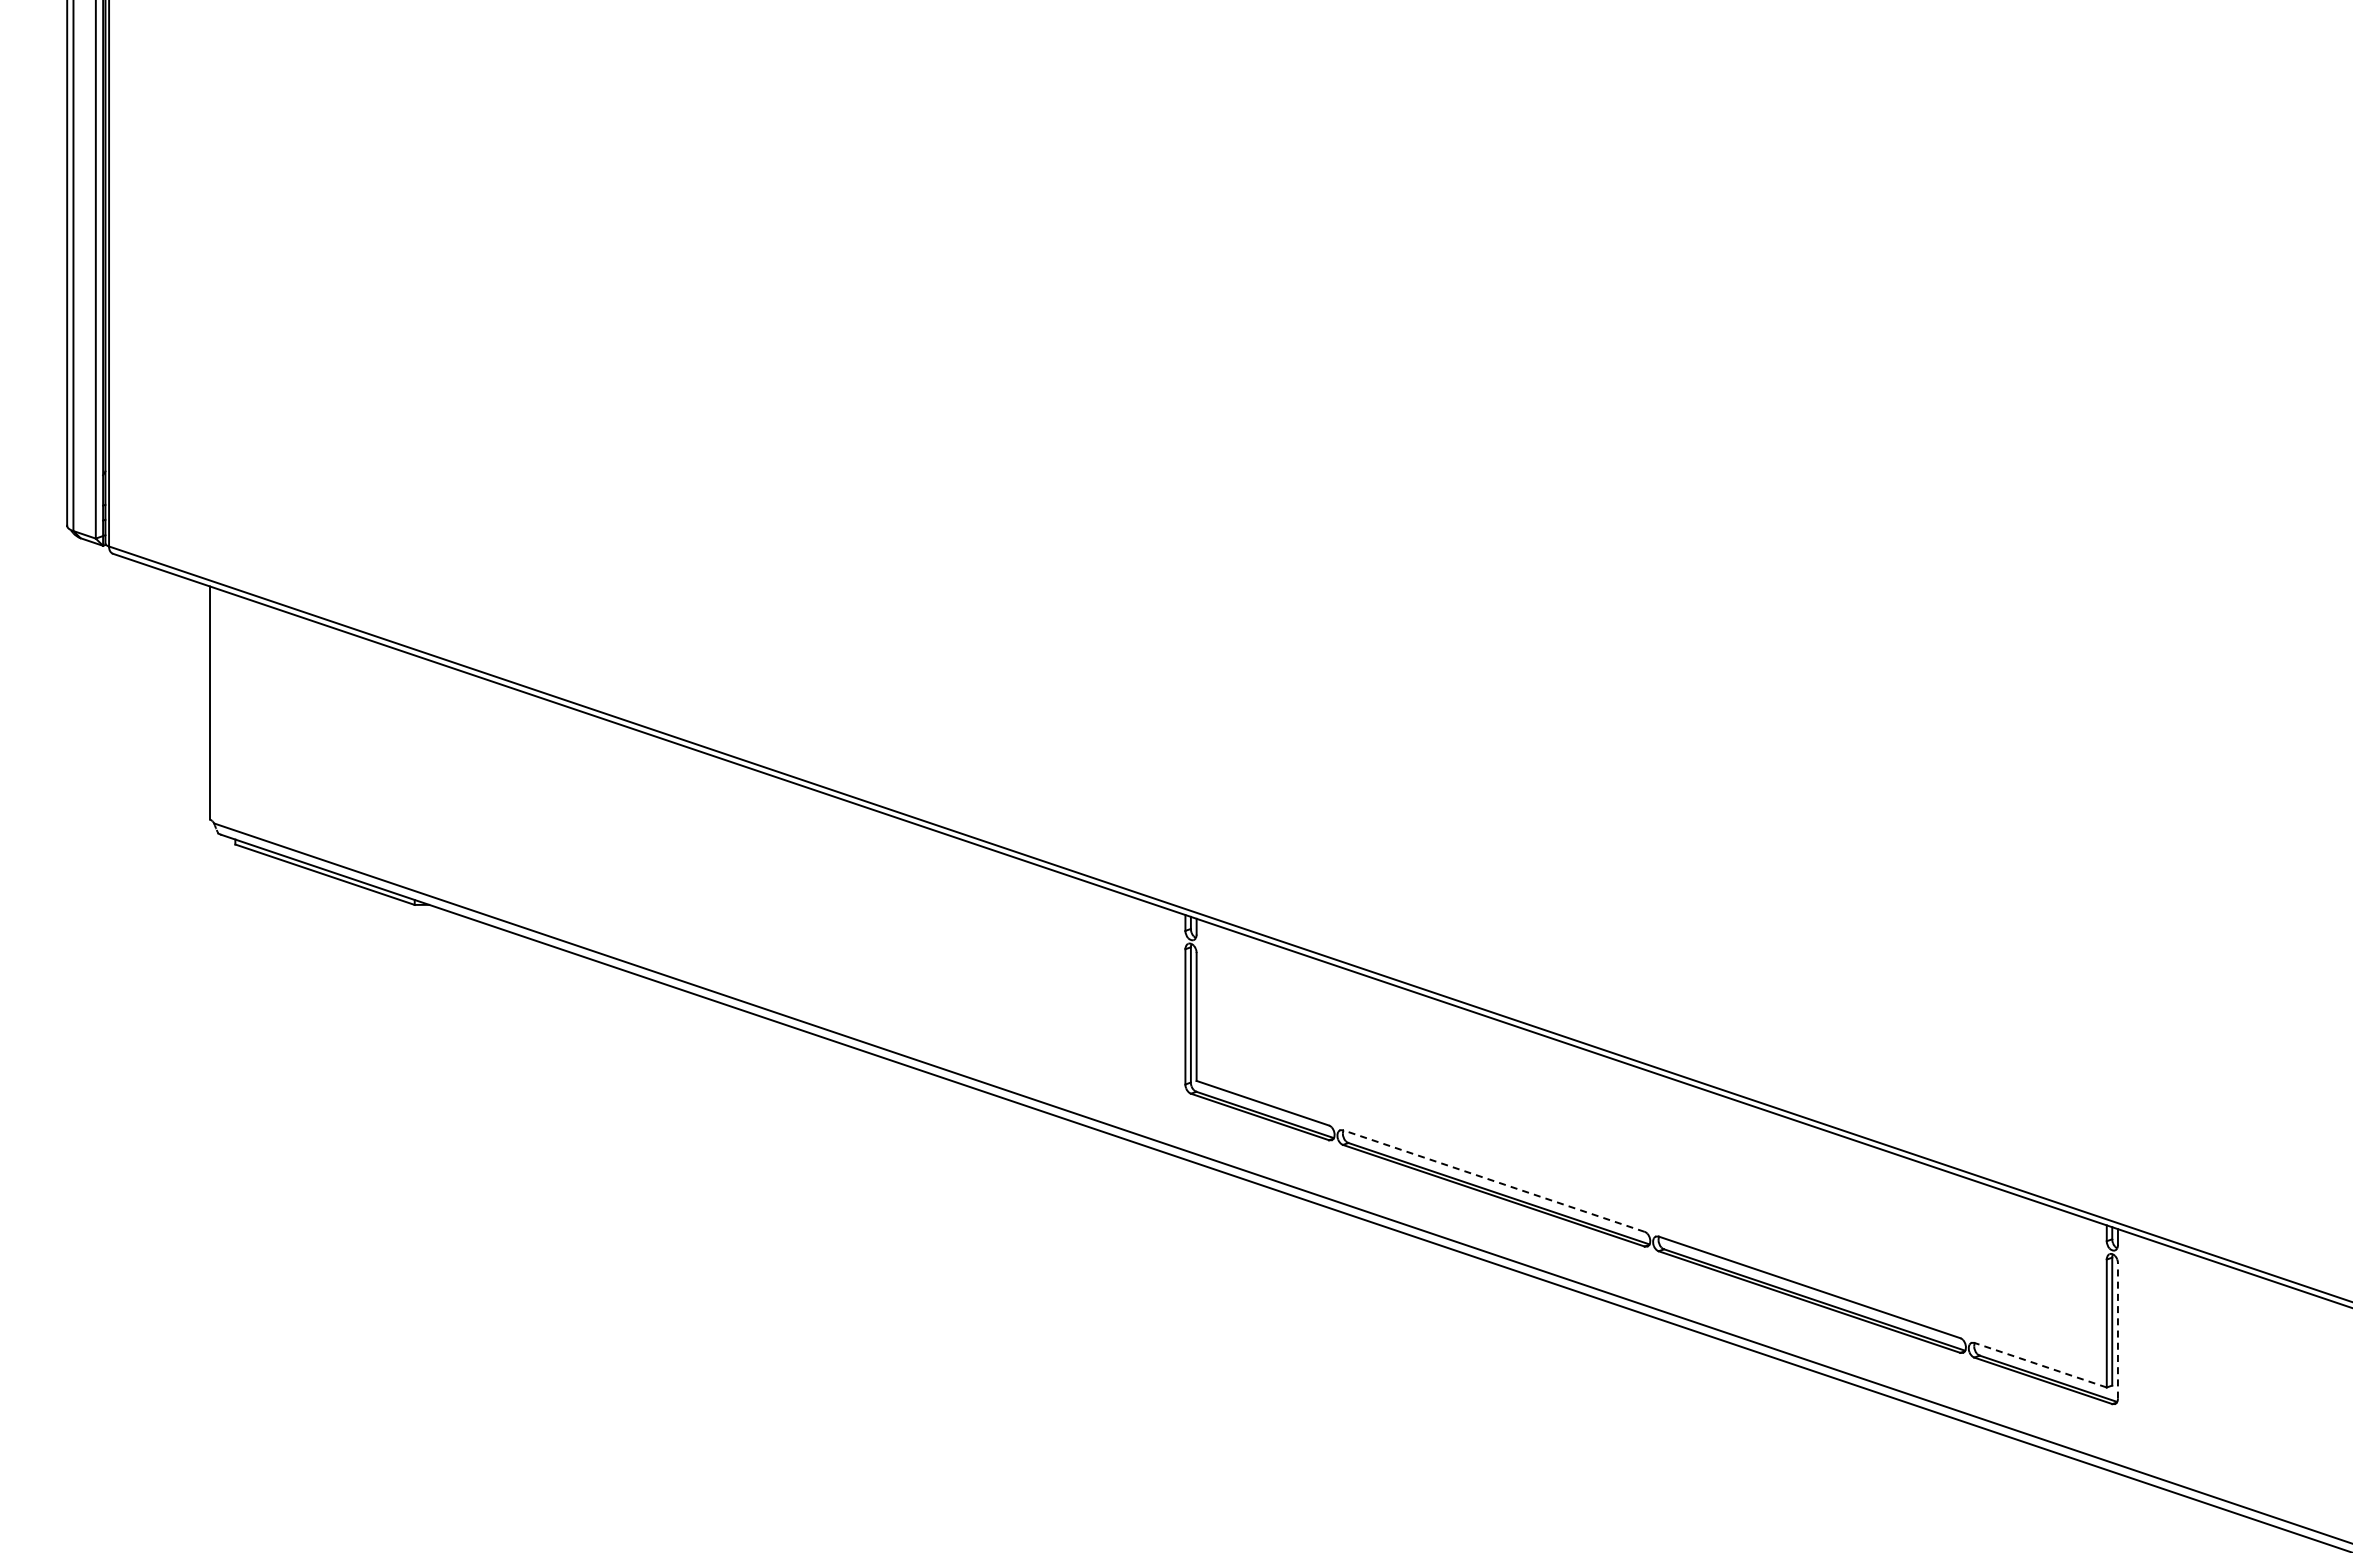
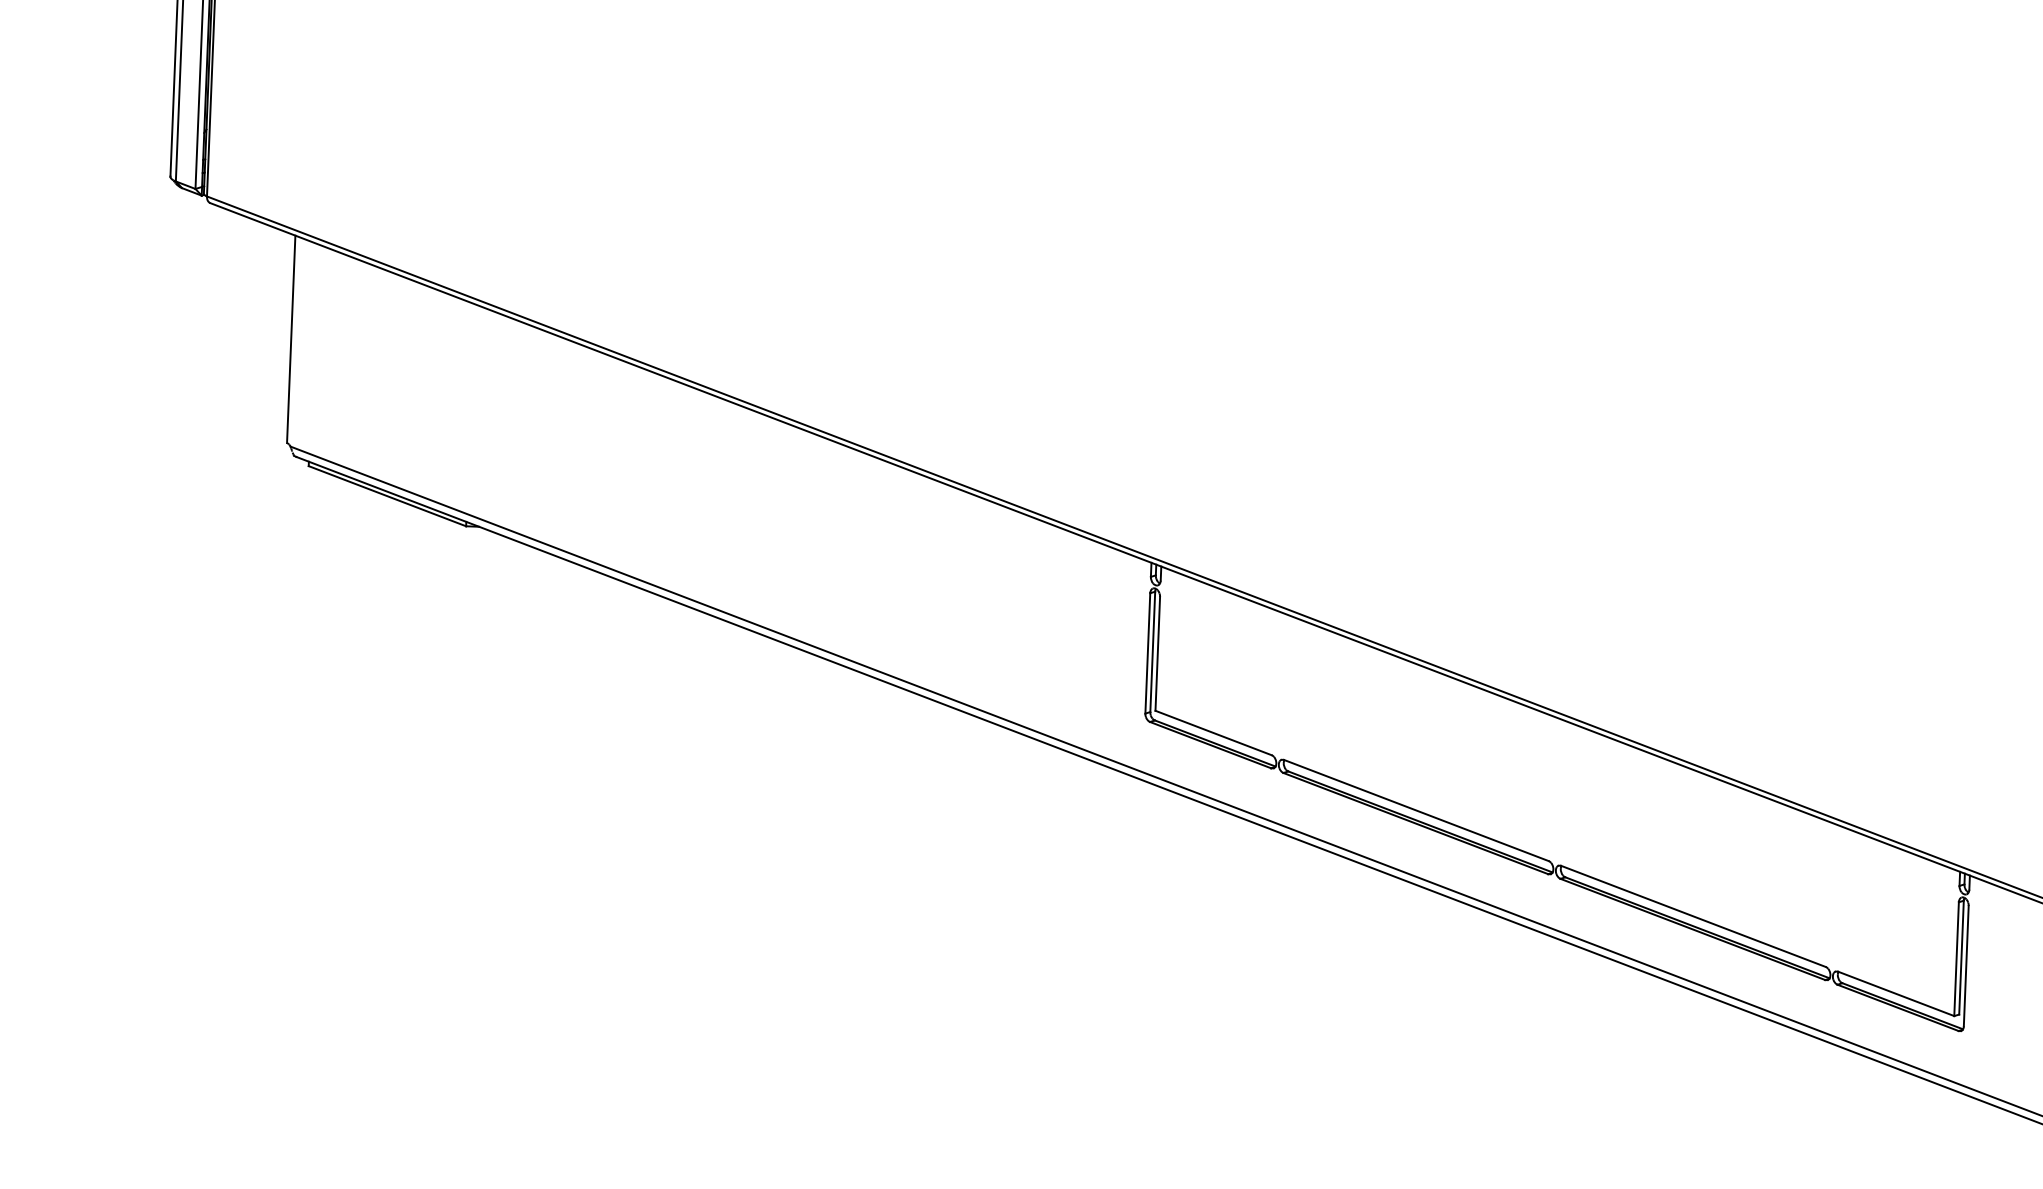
line: (1493, 1180) -> (1416, 810), dashed -> solid
line: (2117, 1330) -> (1965, 965), dashed -> solid
line: (2040, 1365) -> (1896, 994), dashed -> solid

